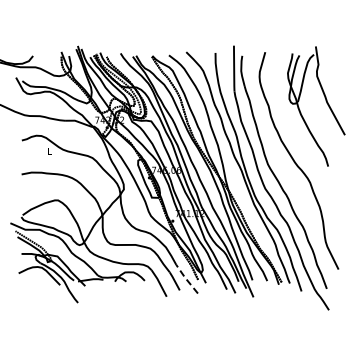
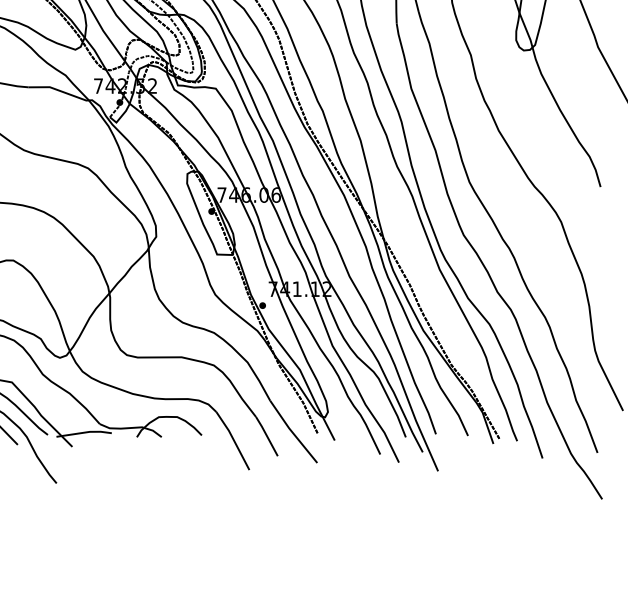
line: (186, 279) -> (292, 432), dashed -> solid

